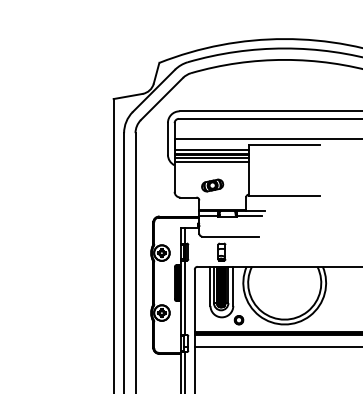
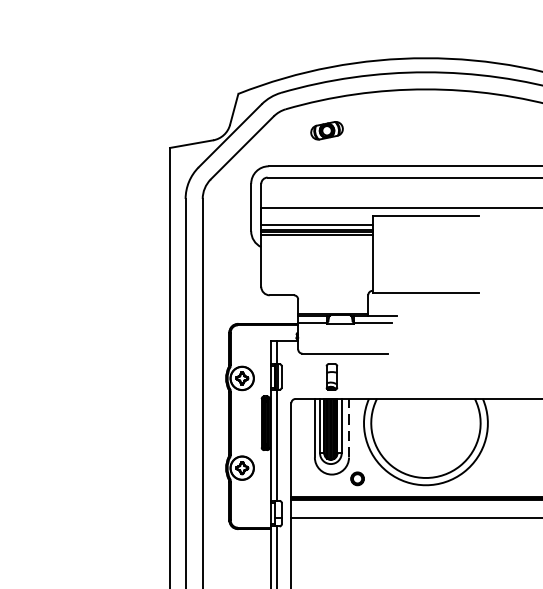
line: (211, 161) -> (316, 241), removed
part: (212, 185) -> (326, 130), moved
line: (233, 286) -> (349, 428), solid -> dashed

